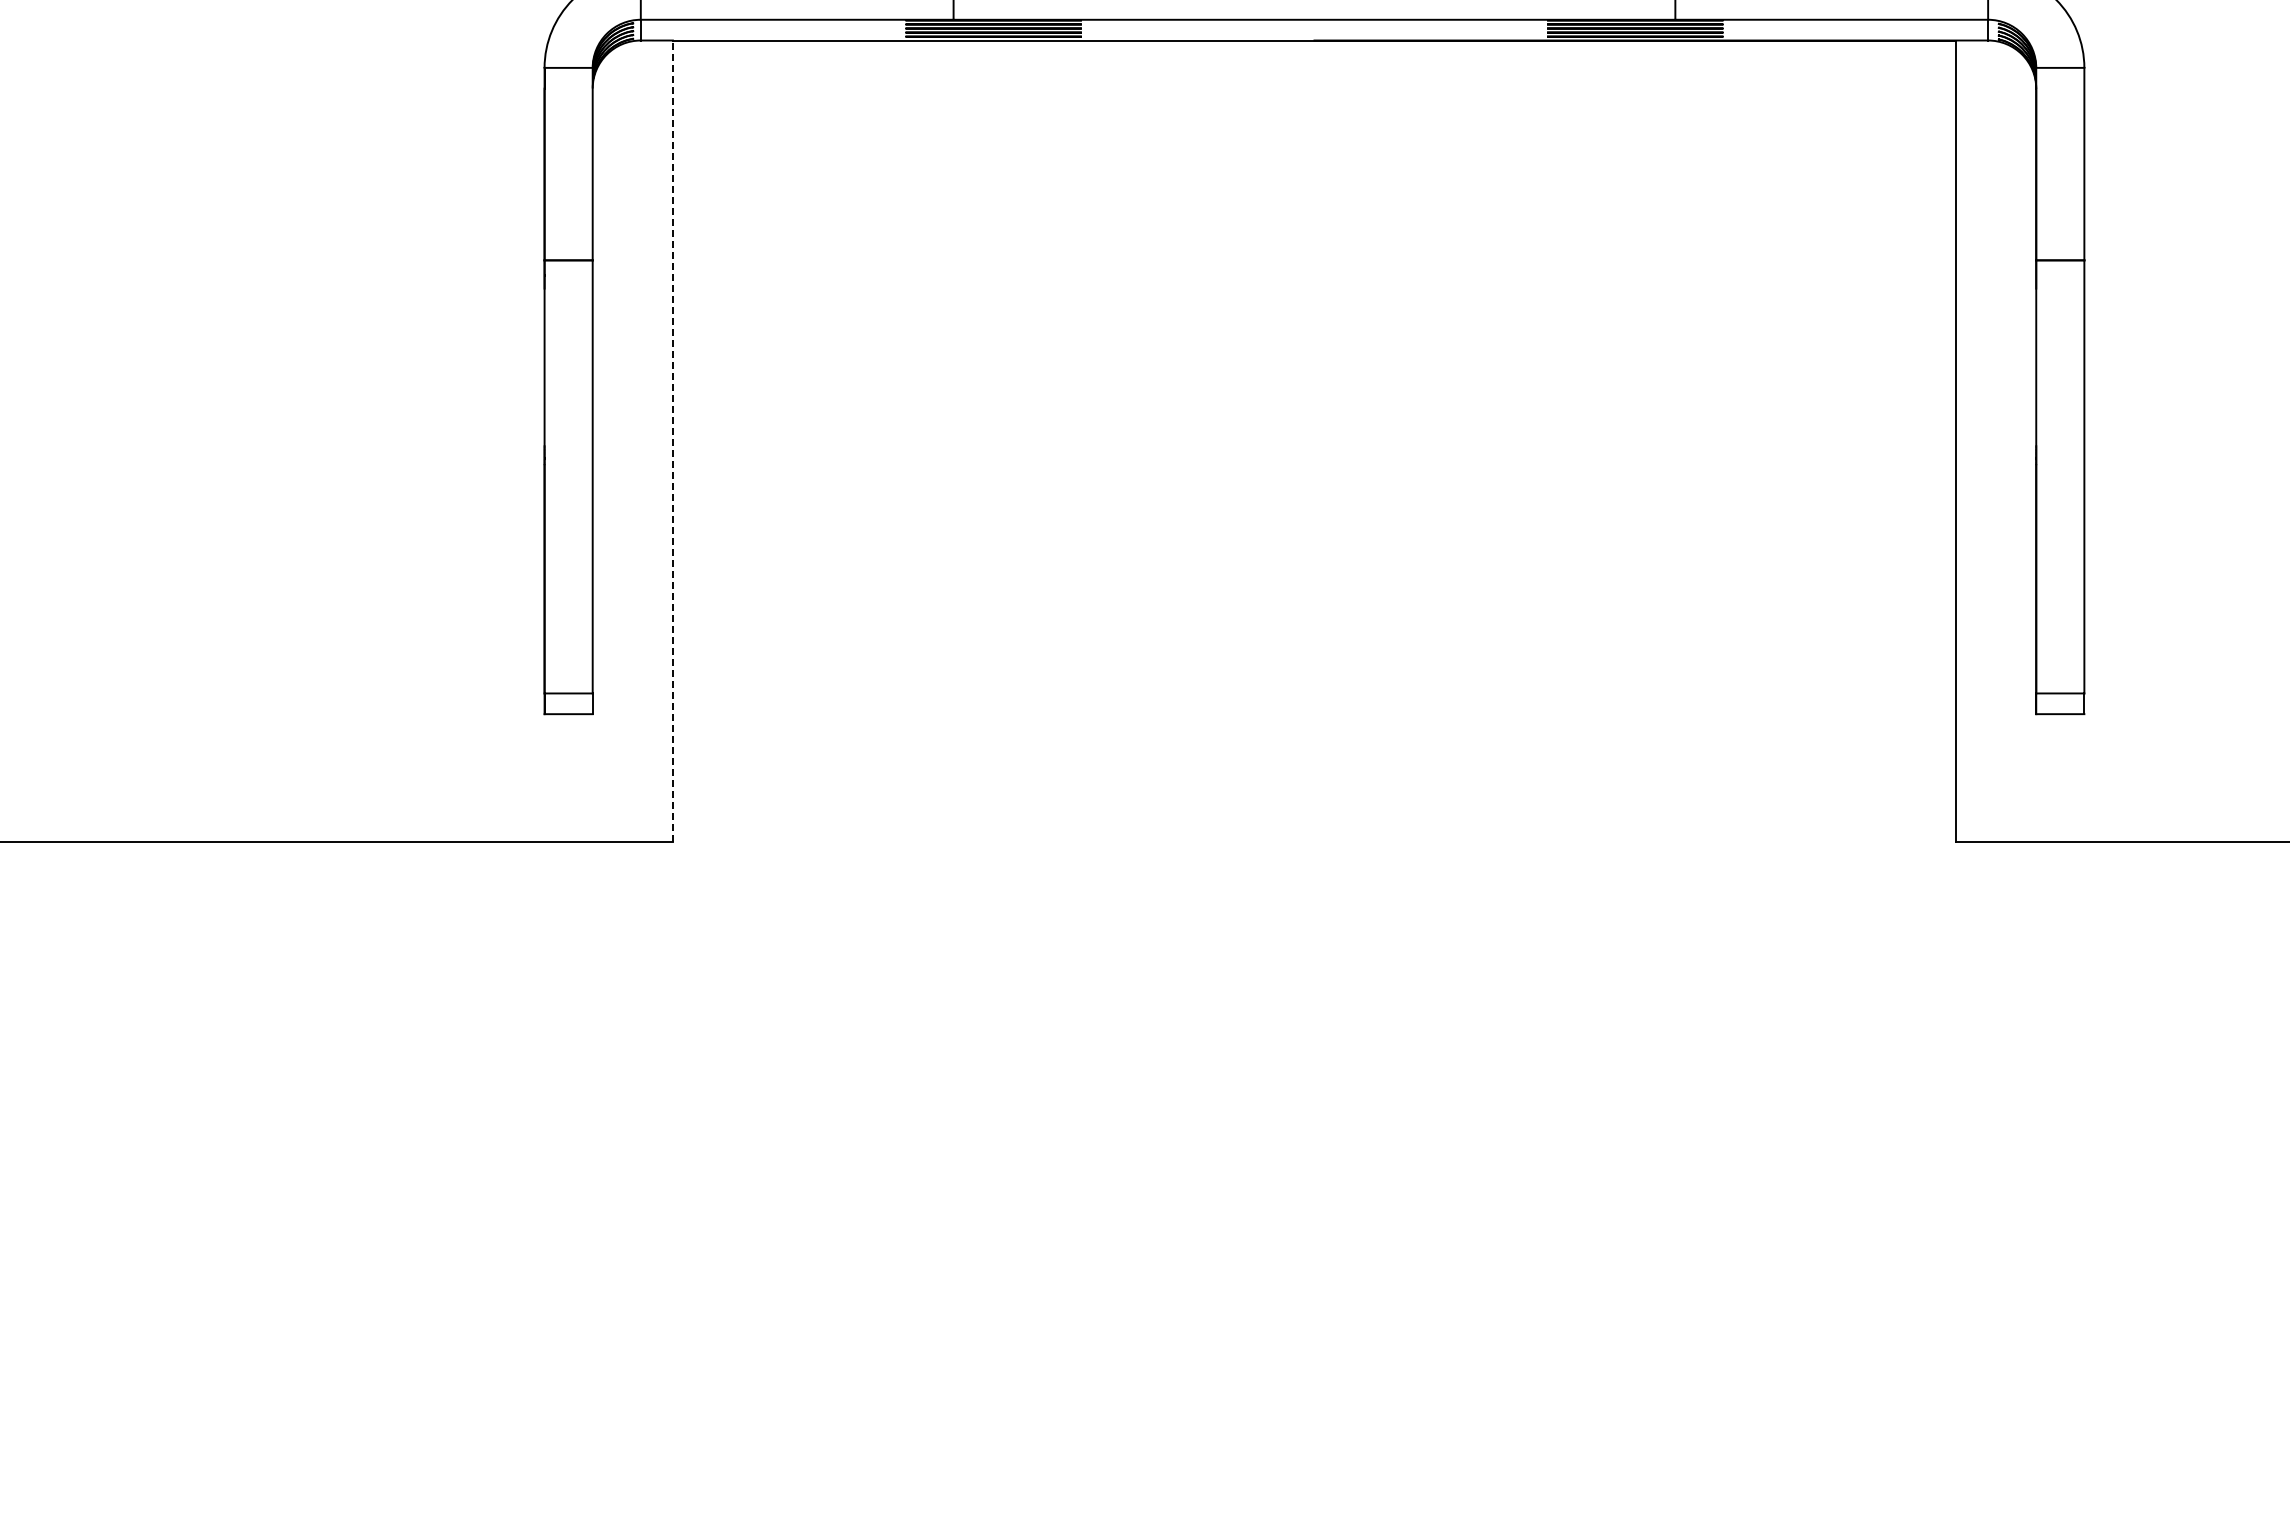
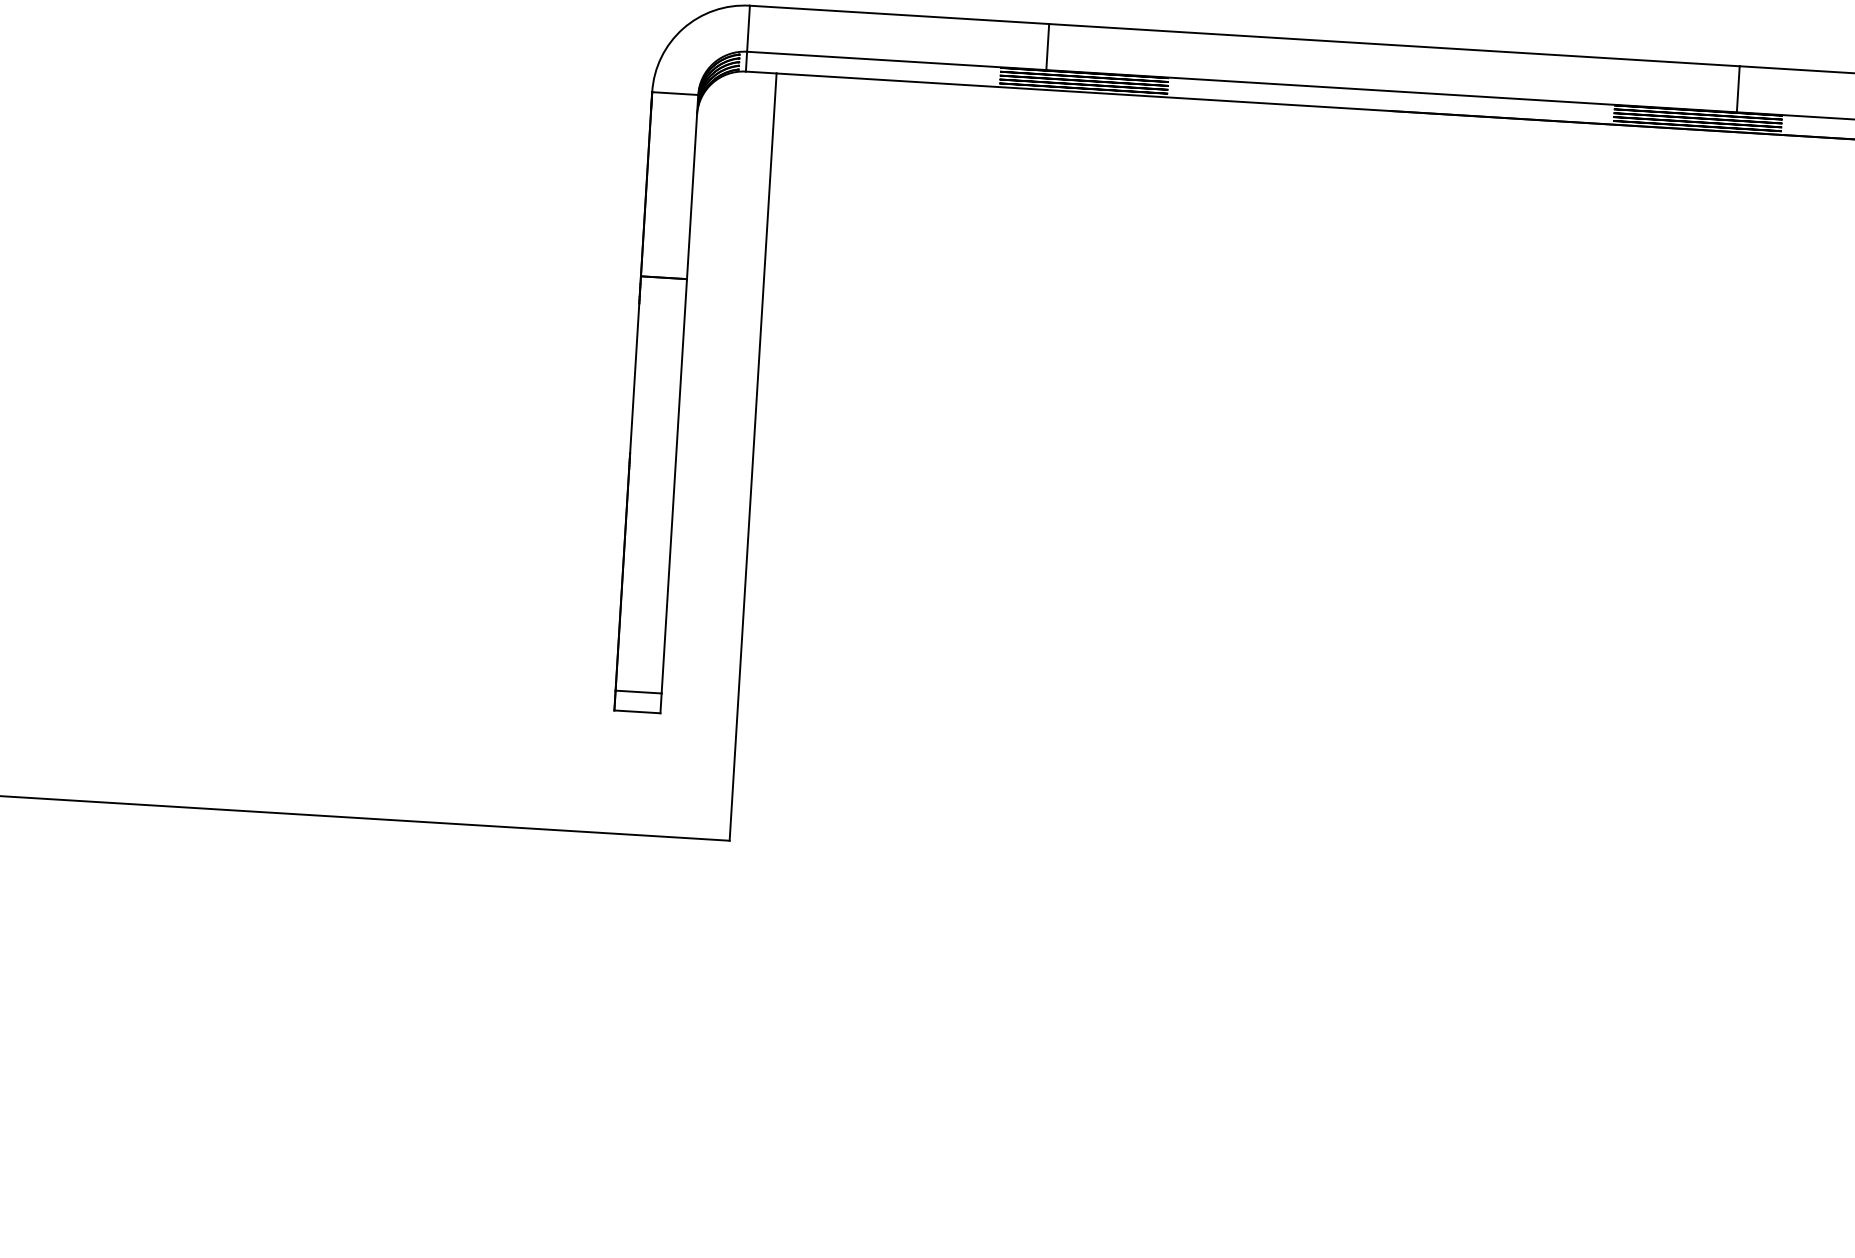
line: (672, 441) -> (752, 457), dashed -> solid

